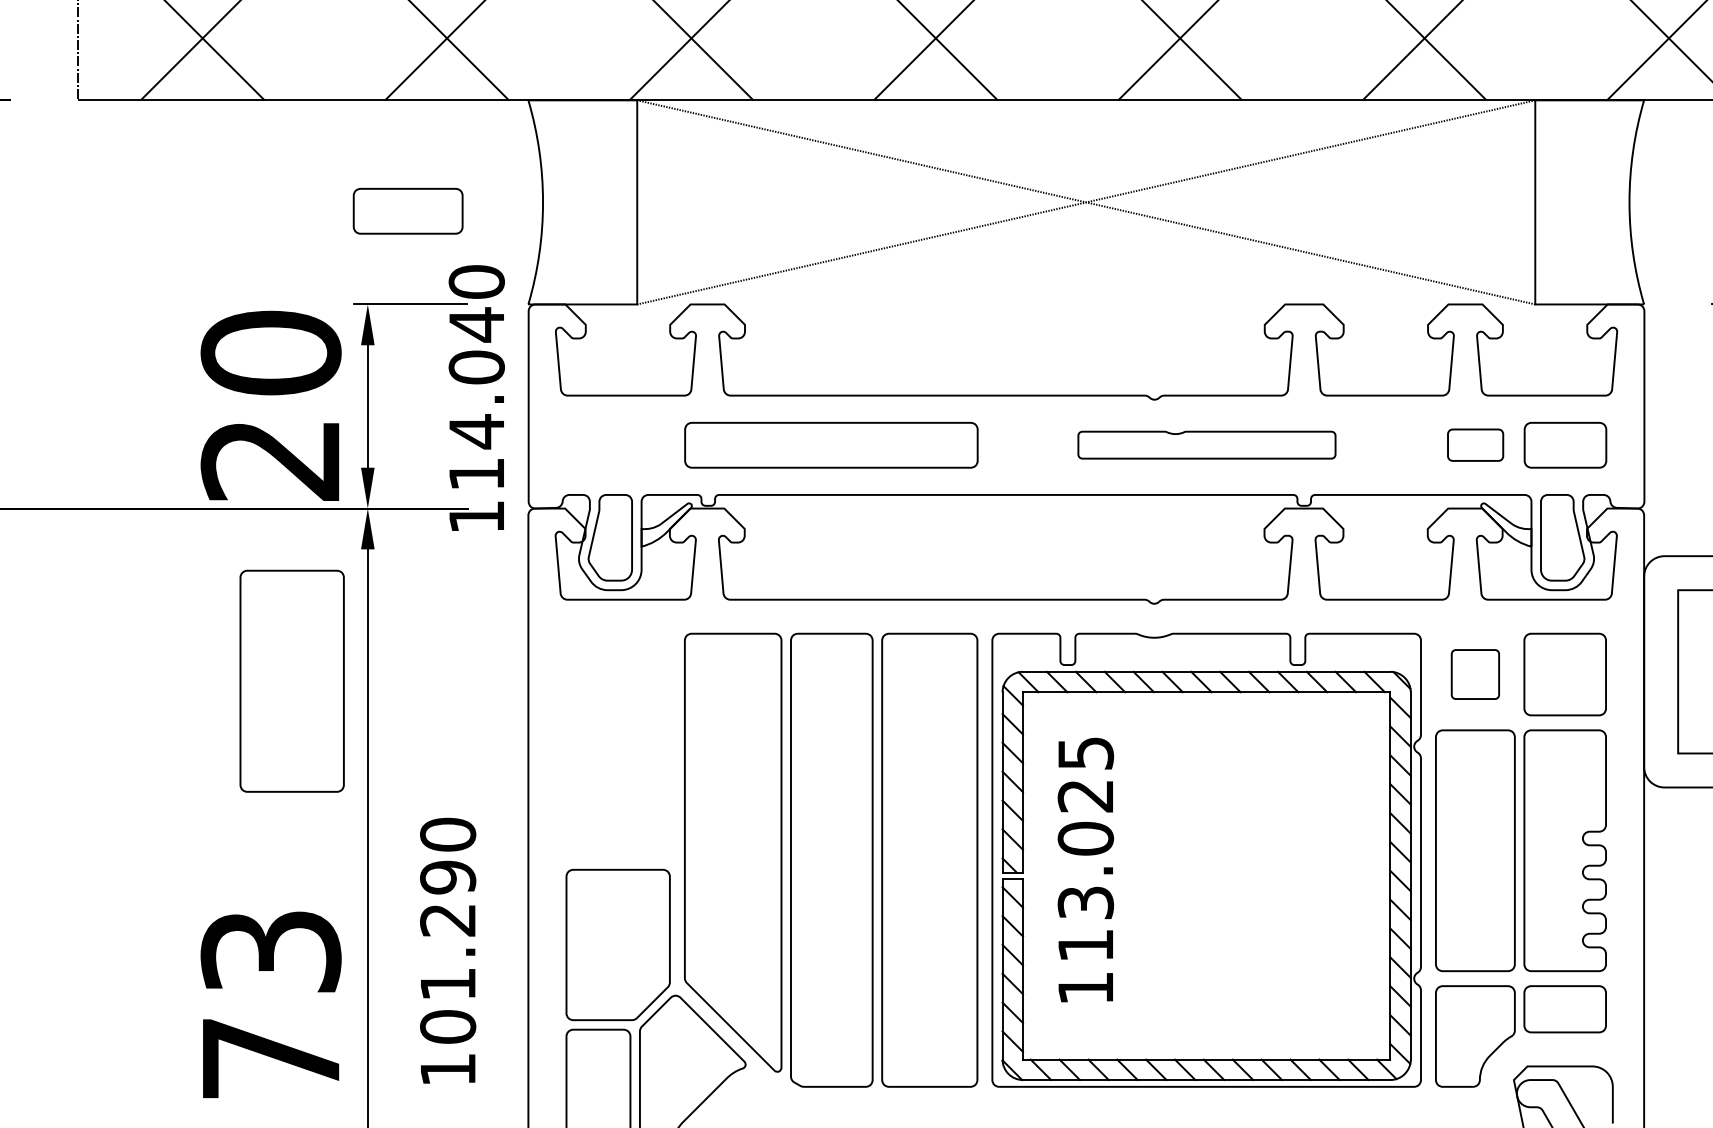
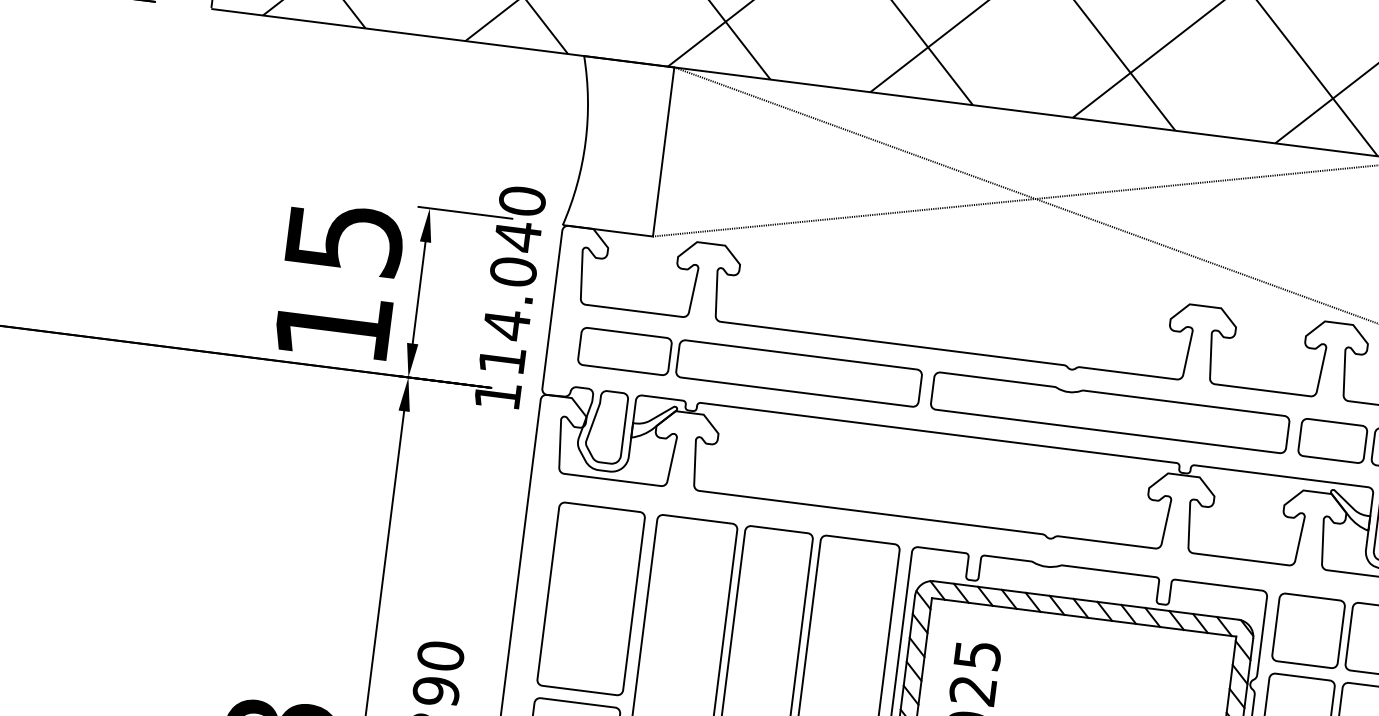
part: (407, 210) -> (624, 350), moved
text: (270, 405) -> (338, 281), 20 -> 15
part: (1206, 444) -> (1109, 412), size x1.67
part: (1475, 444) -> (1332, 440), size x1.43
part: (1475, 674) -> (1308, 630), size x1.67
part: (291, 680) -> (590, 598), moved

